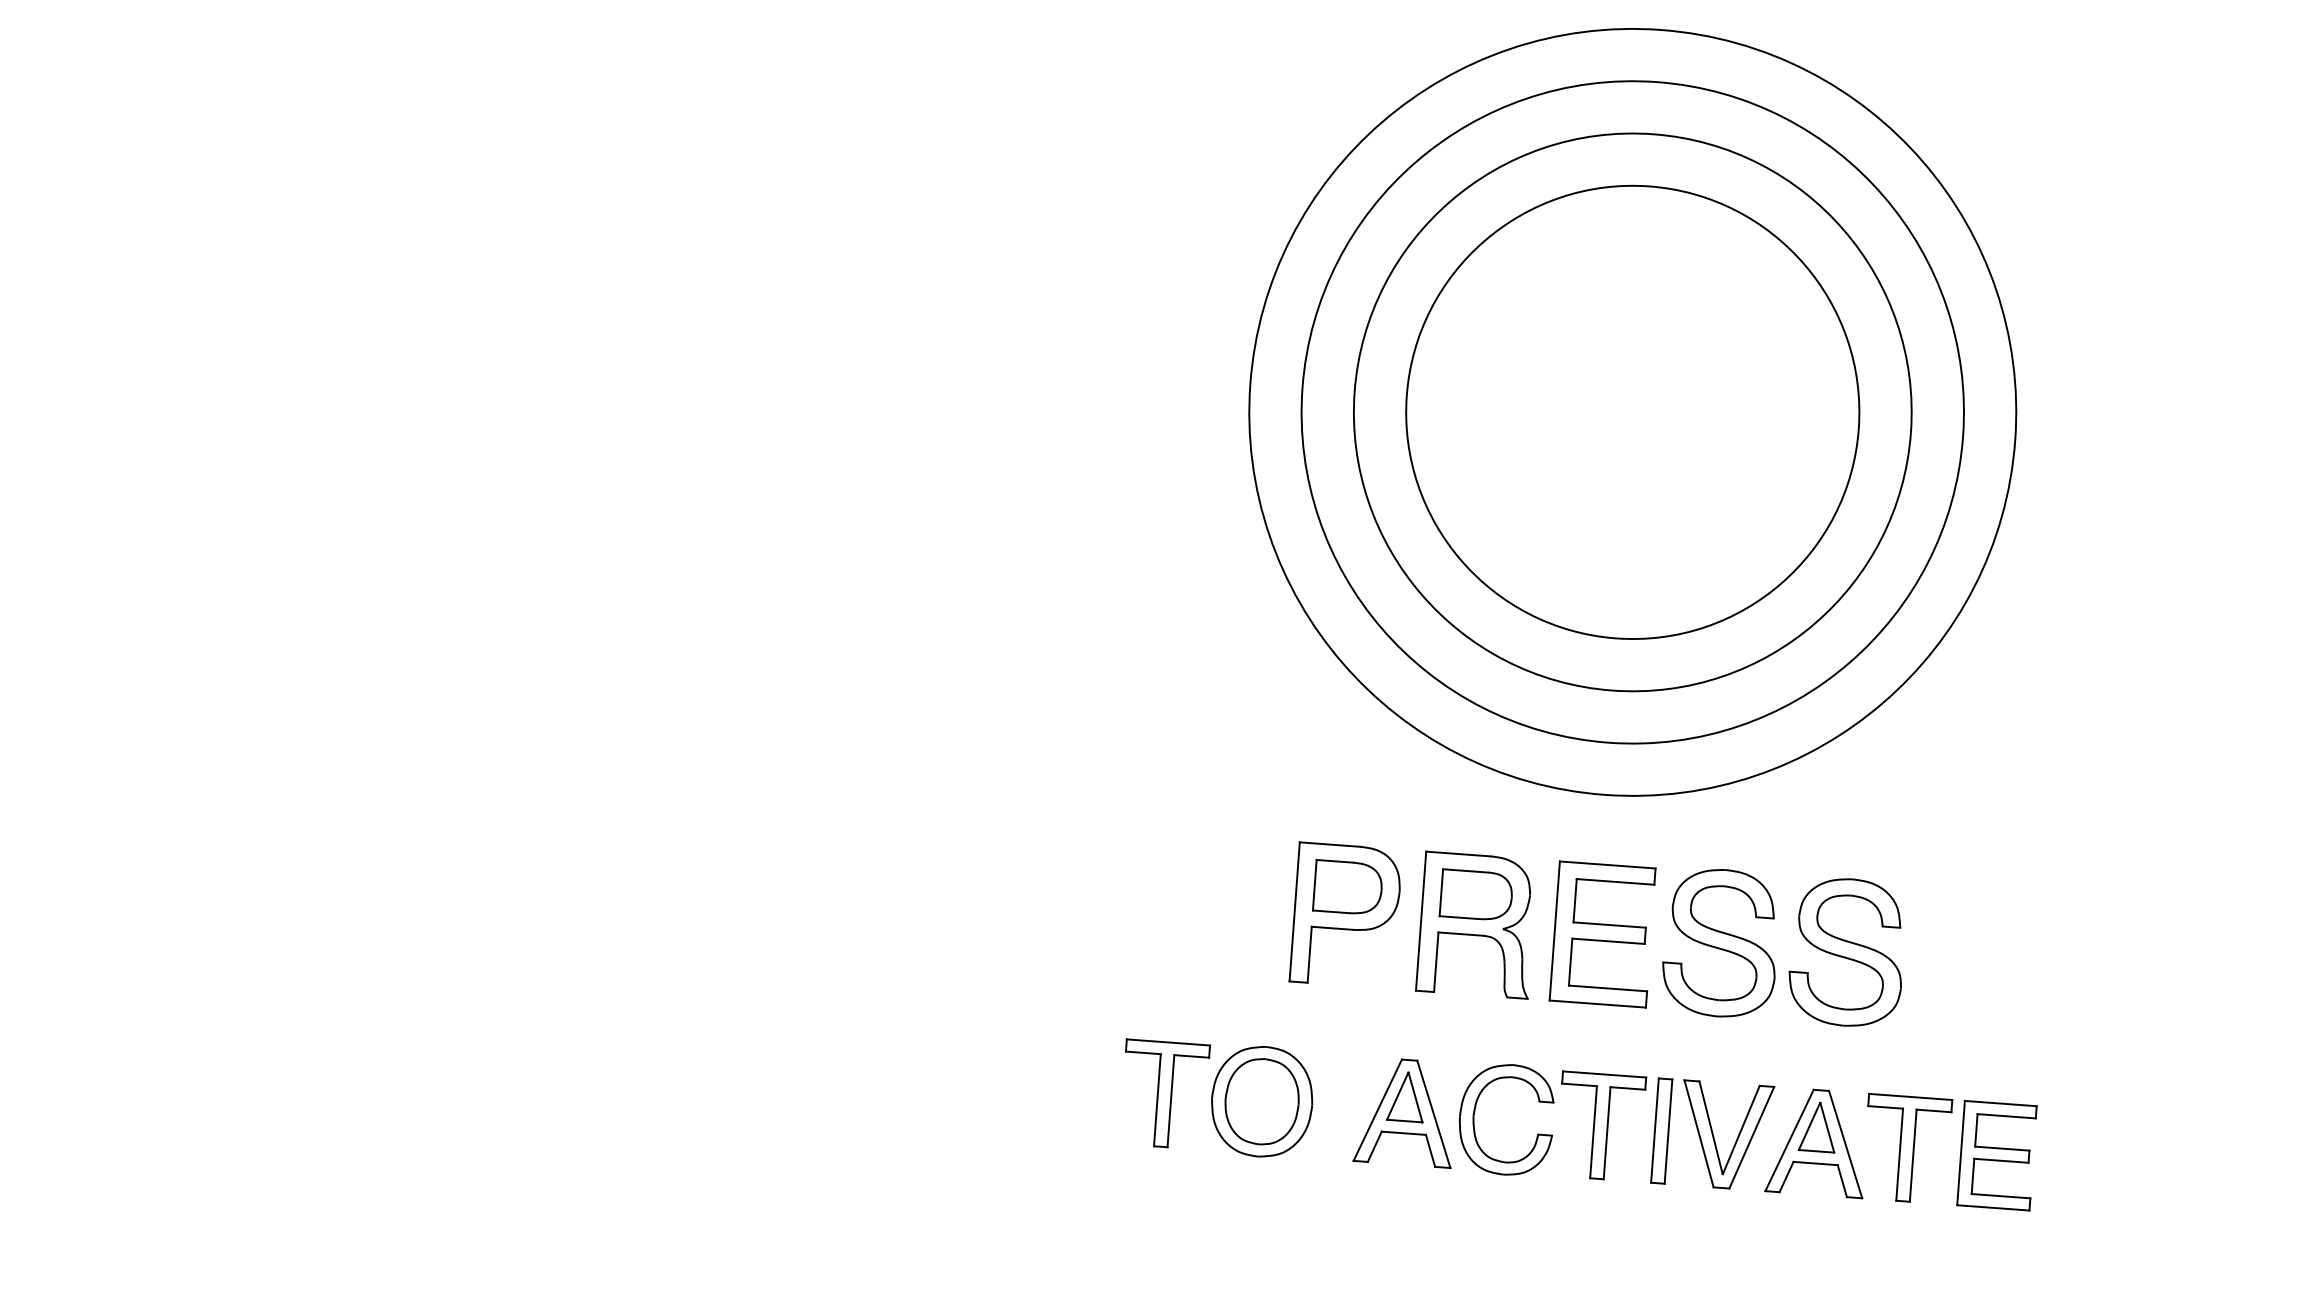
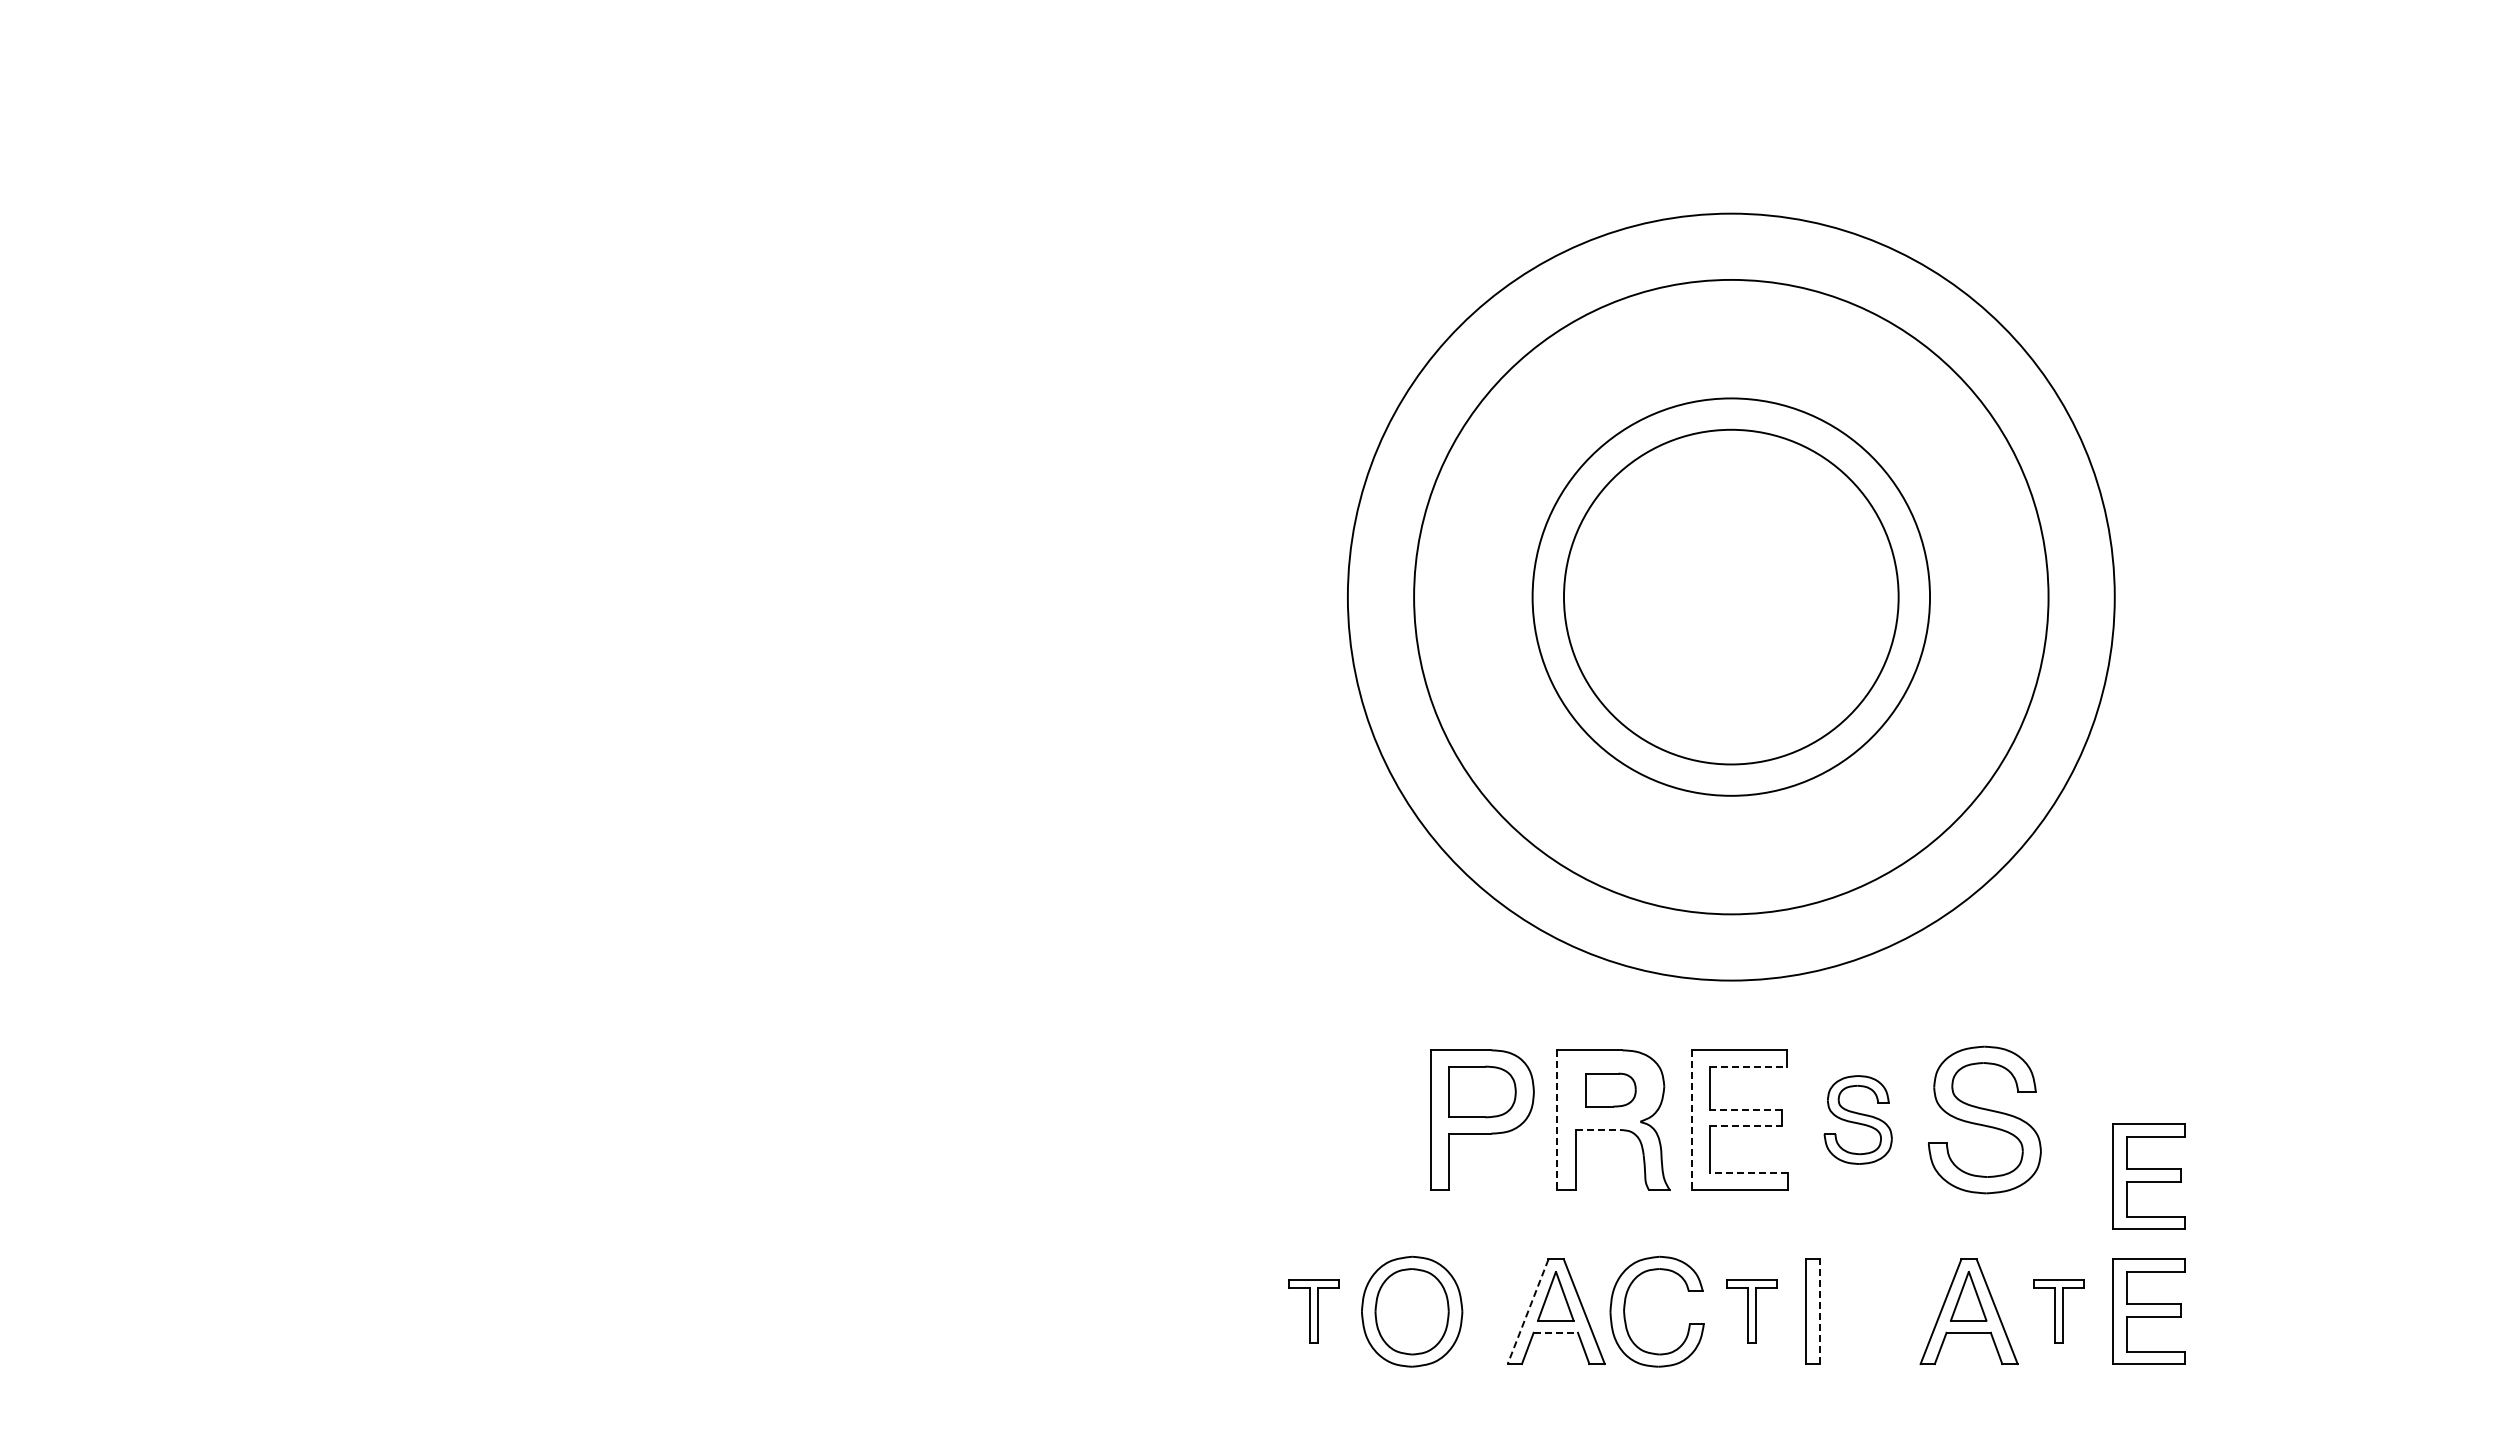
circle: (1632, 411) -> (1730, 596), size x1.4
circle: (1633, 411) -> (1731, 596), size x0.6
circle: (1632, 412) -> (1731, 597), size x0.6
line: (1615, 881) -> (1748, 1066), solid -> dashed
part: (1477, 894) -> (1611, 1089), size x0.7
line: (1421, 921) -> (1557, 1120), solid -> dashed
line: (1609, 925) -> (1745, 1110), solid -> dashed
line: (1554, 931) -> (1691, 1120), solid -> dashed
line: (1461, 934) -> (1598, 1130), solid -> dashed
line: (1609, 941) -> (1746, 1126), solid -> dashed
part: (1721, 942) -> (1858, 1119), size x0.6
line: (1607, 988) -> (1748, 1173), solid -> dashed
part: (2006, 1020) -> (2148, 1176), added
part: (1164, 1094) -> (1314, 1311), size x0.6
line: (1377, 1110) -> (1527, 1312), solid -> dashed
part: (1600, 1126) -> (1751, 1311), size x0.6
line: (1668, 1131) -> (1819, 1311), solid -> dashed
line: (1404, 1133) -> (1556, 1332), solid -> dashed
part: (1714, 1138) -> (1866, 1315), removed
part: (1906, 1148) -> (2058, 1311), size x0.6

